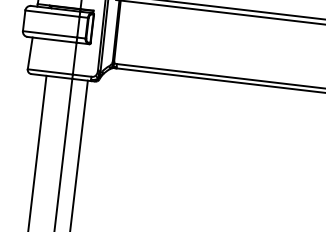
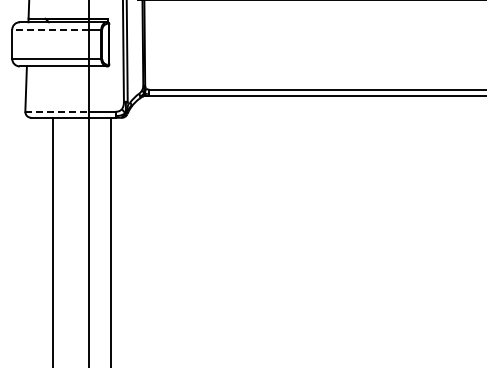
line: (52, 13) -> (50, 29), solid -> dashed
line: (50, 71) -> (57, 111), solid -> dashed

